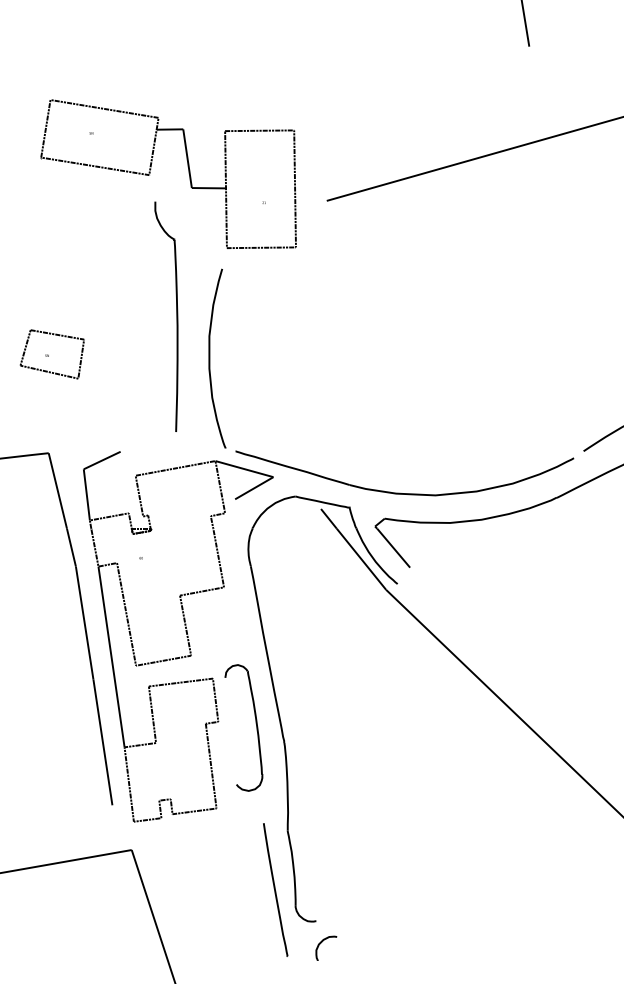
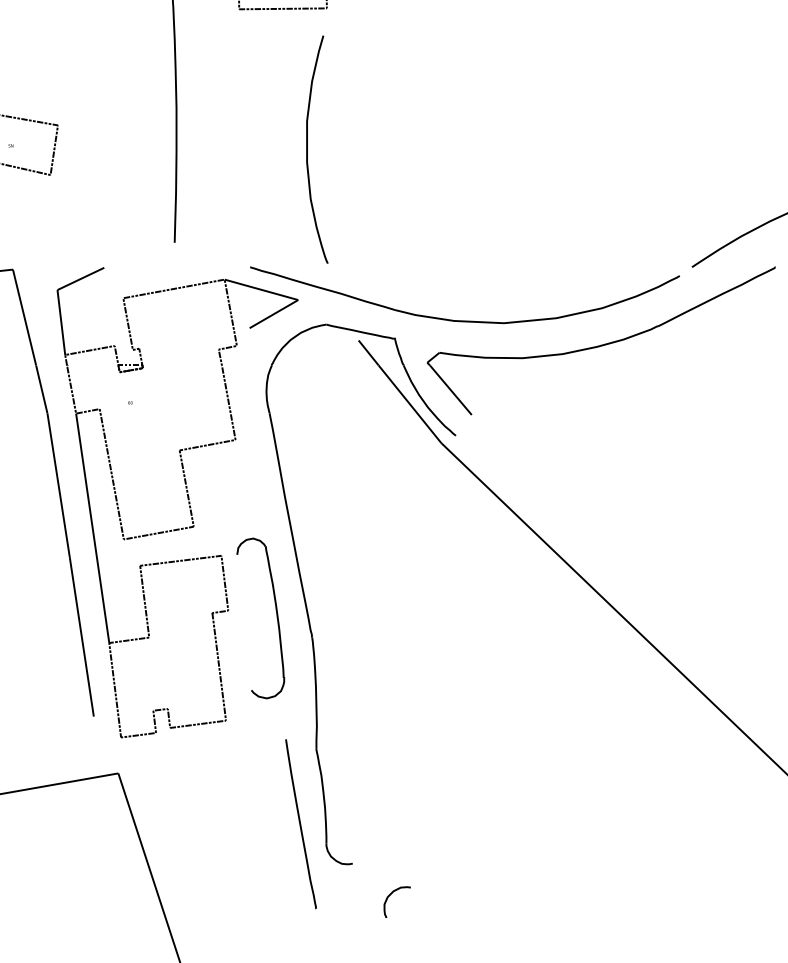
curve: (210, 358) -> (308, 149), moved
curve: (322, 942) -> (392, 894), moved

